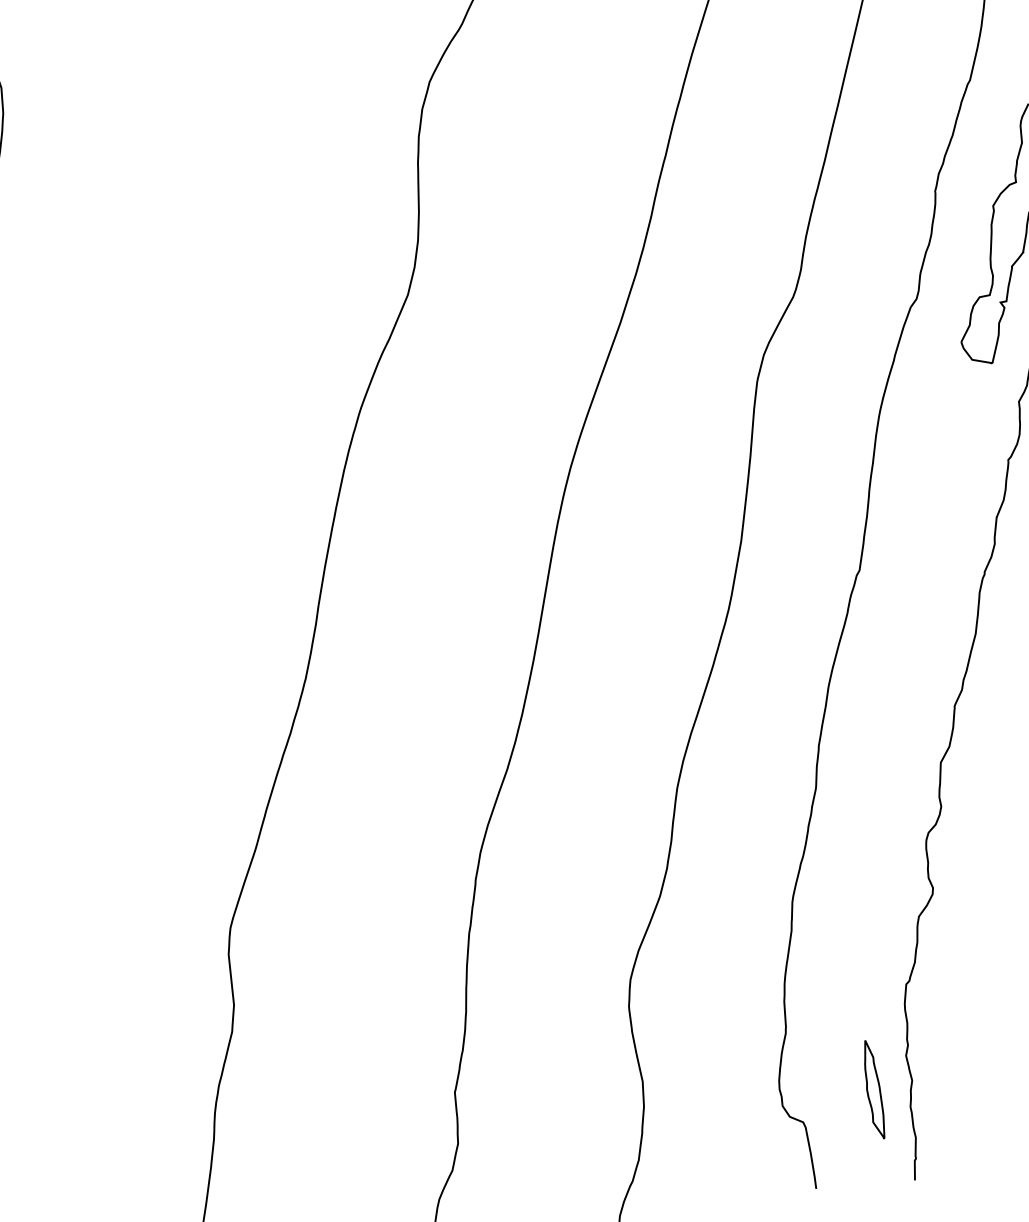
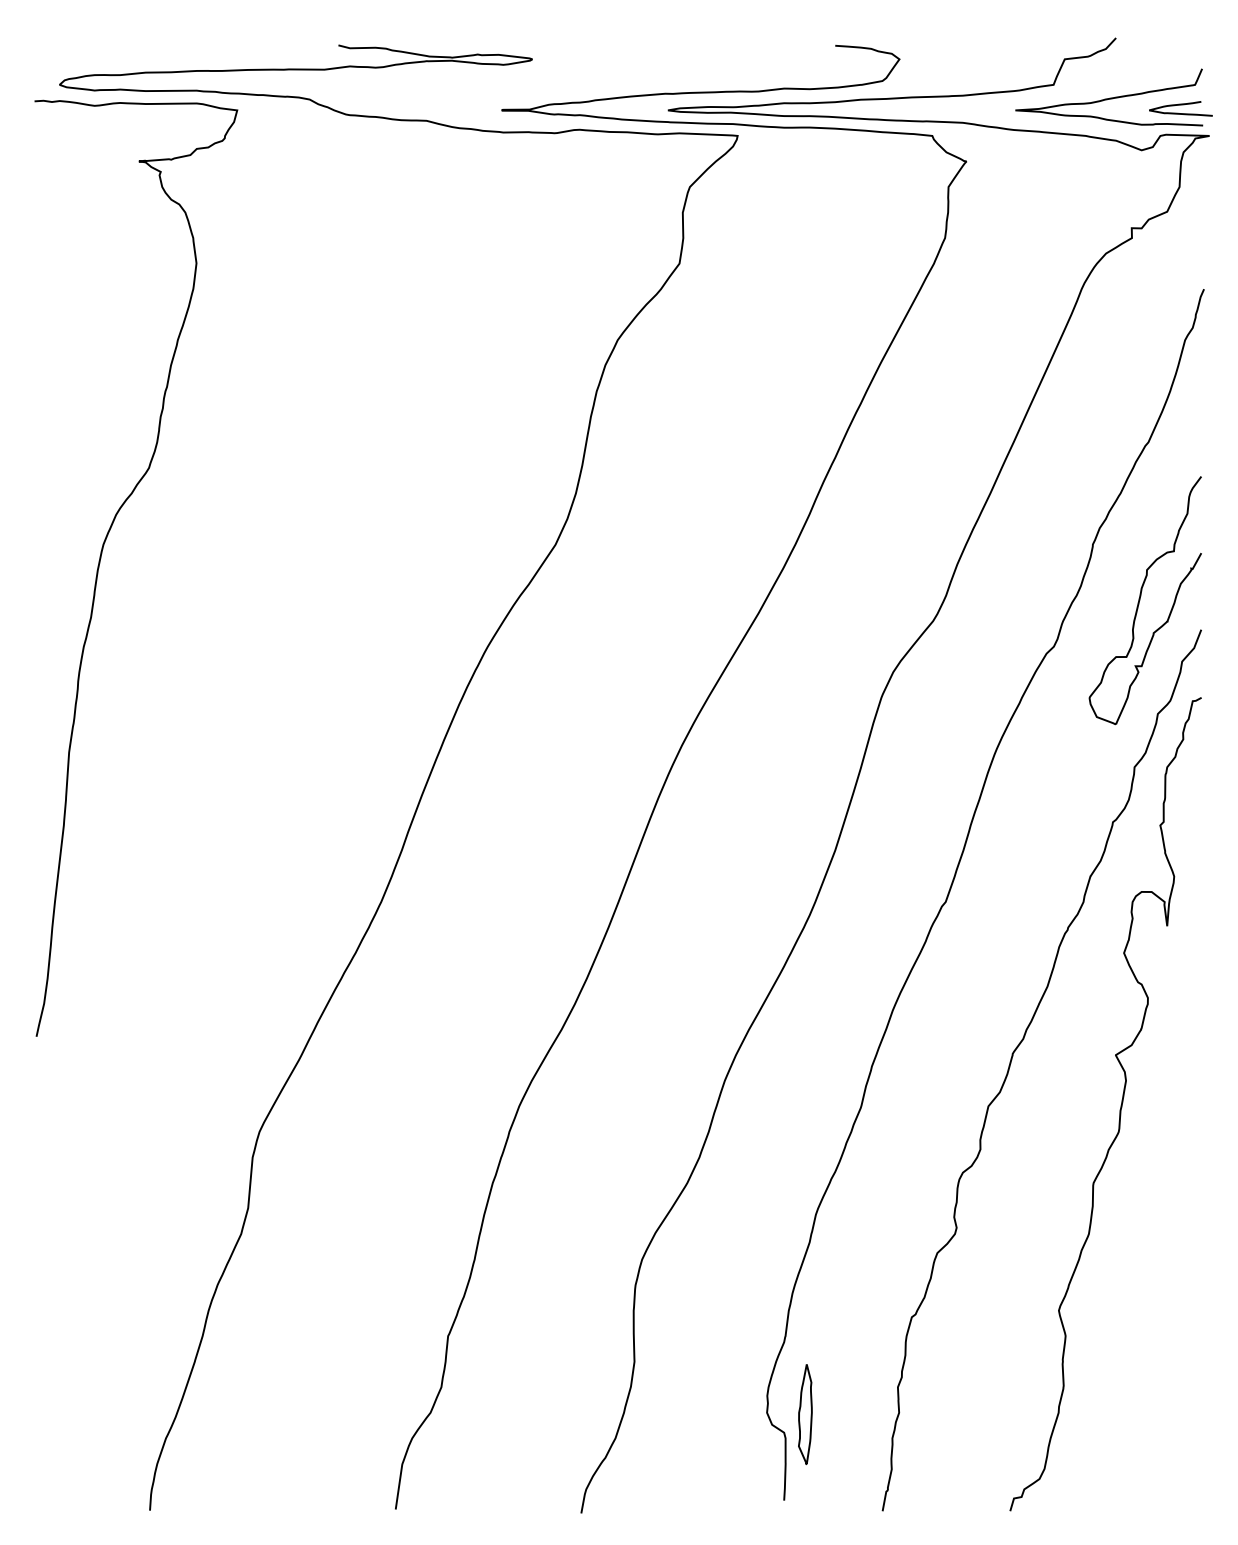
part: (873, 1089) -> (805, 1414), moved

